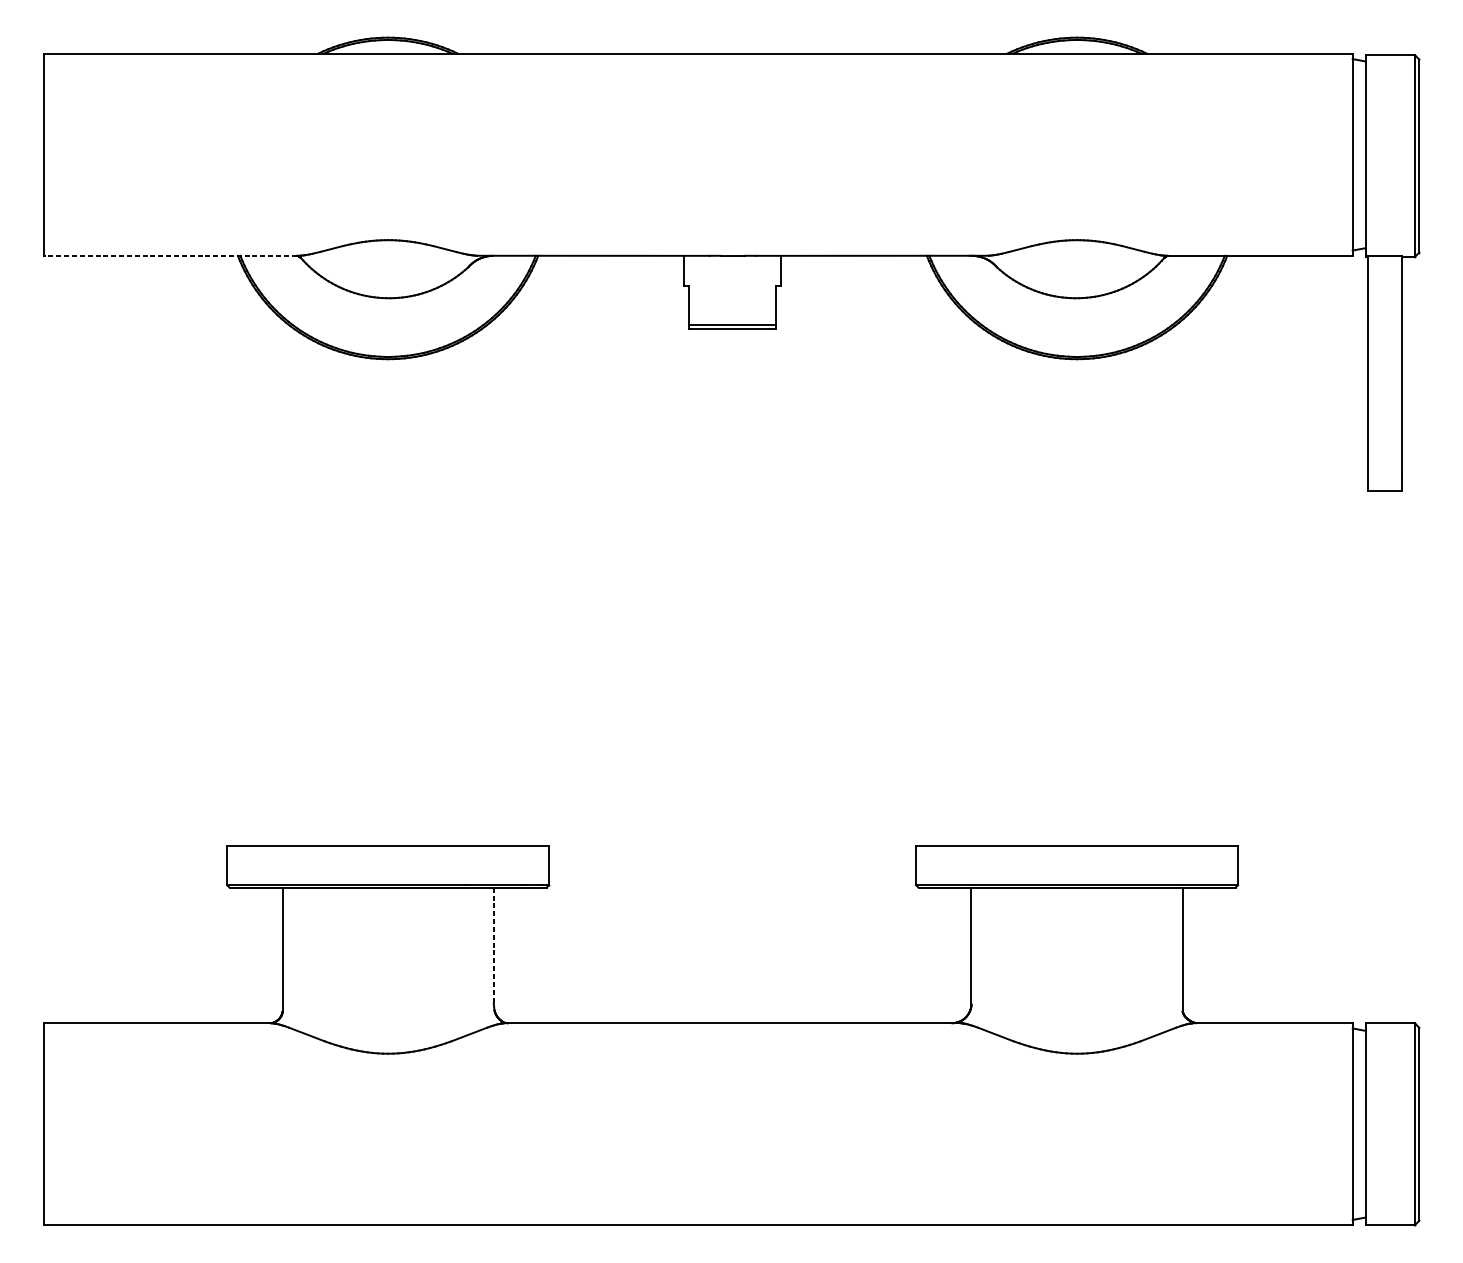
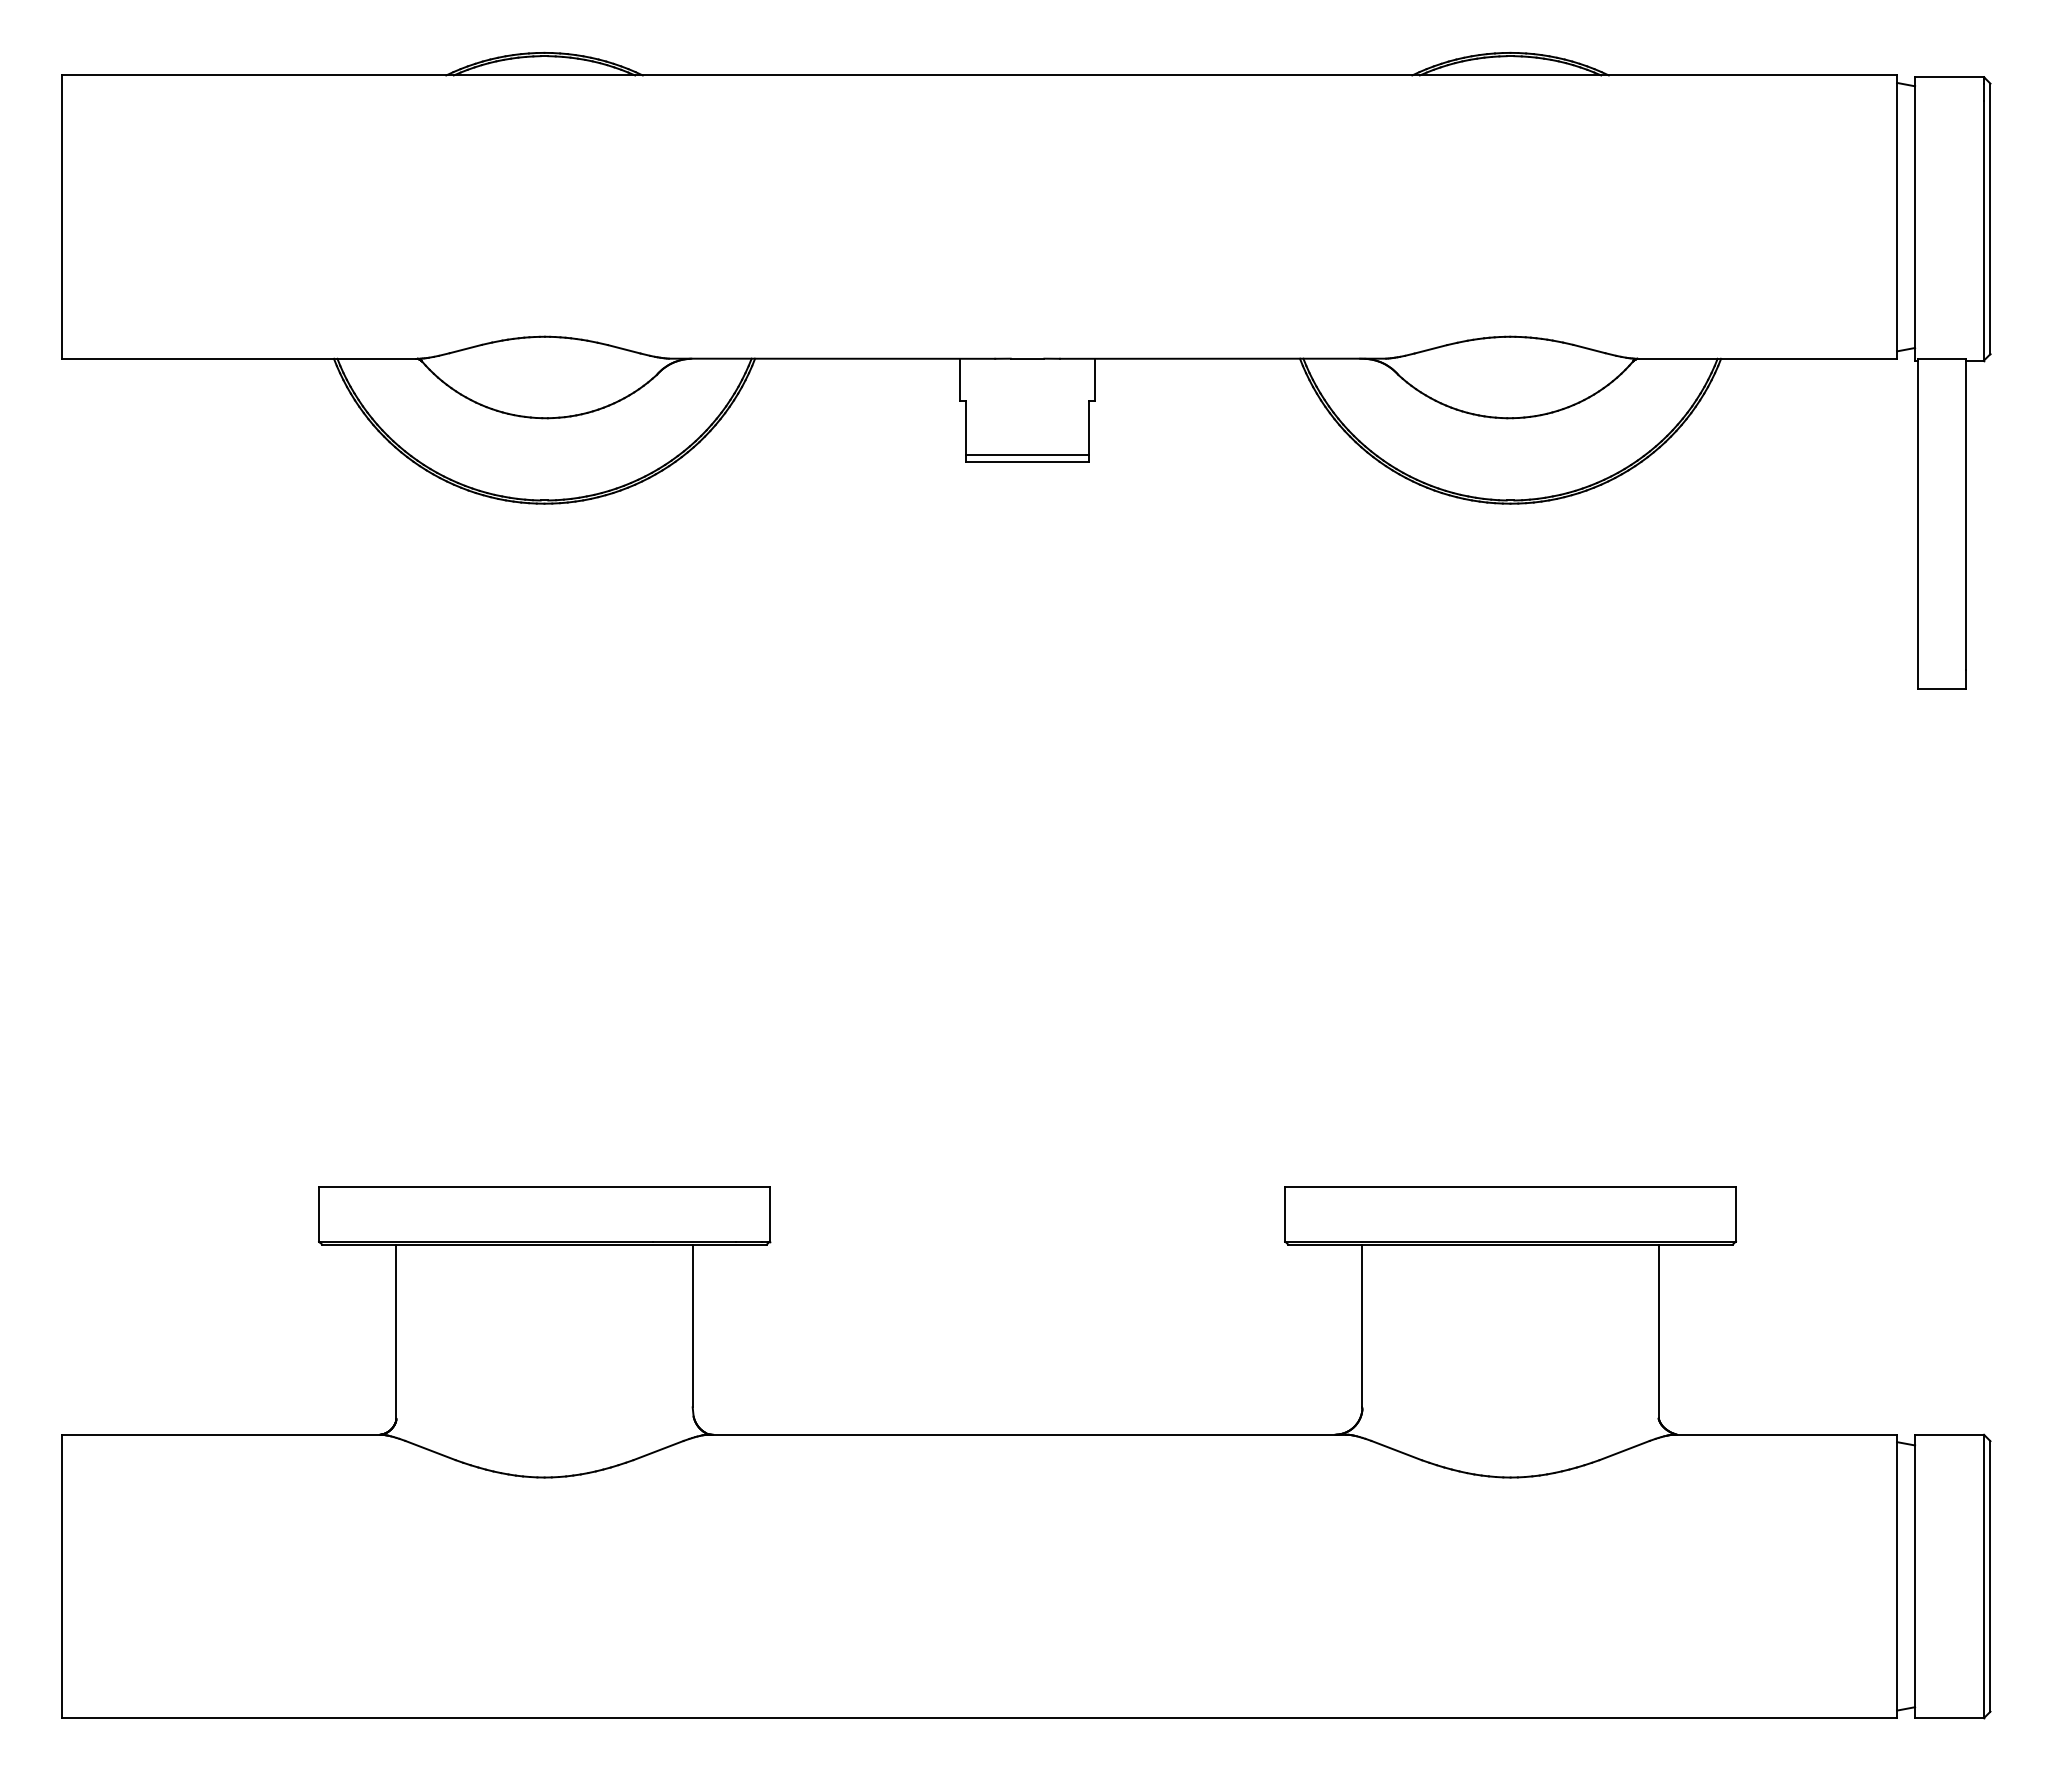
line: (169, 255) -> (238, 358), dashed -> solid
line: (493, 946) -> (692, 1326), dashed -> solid

